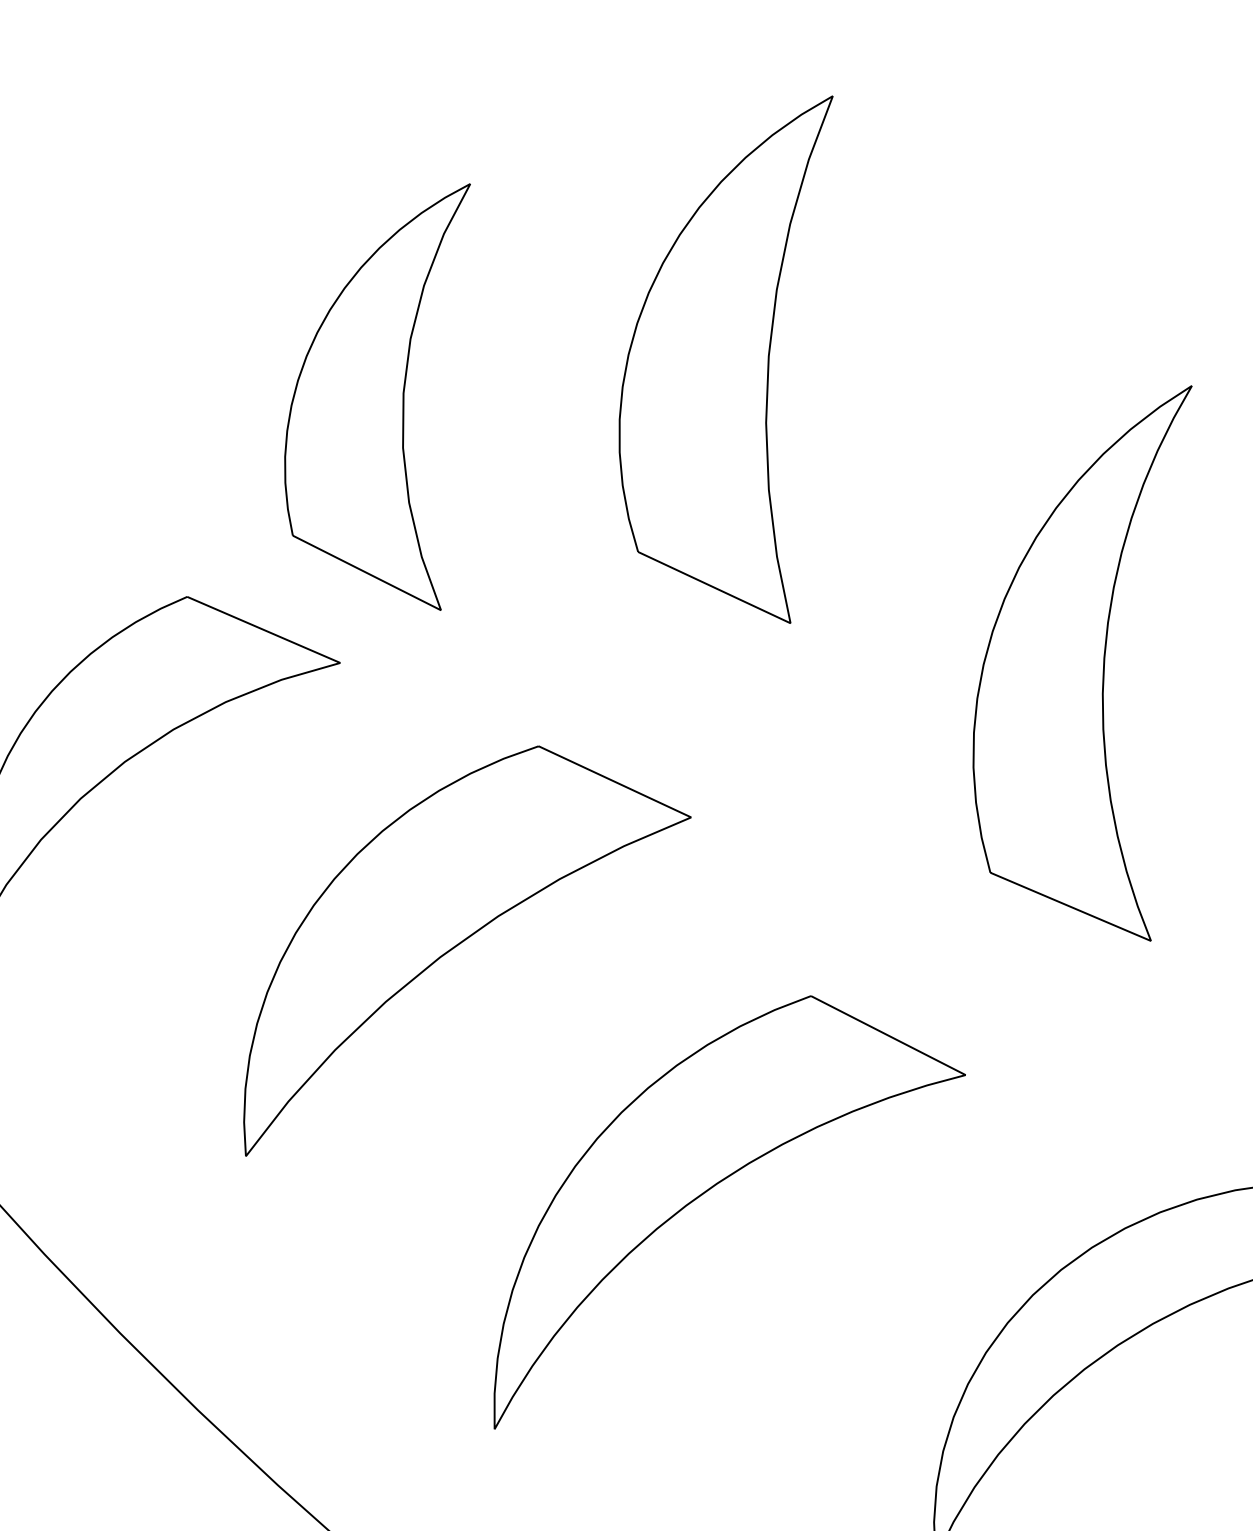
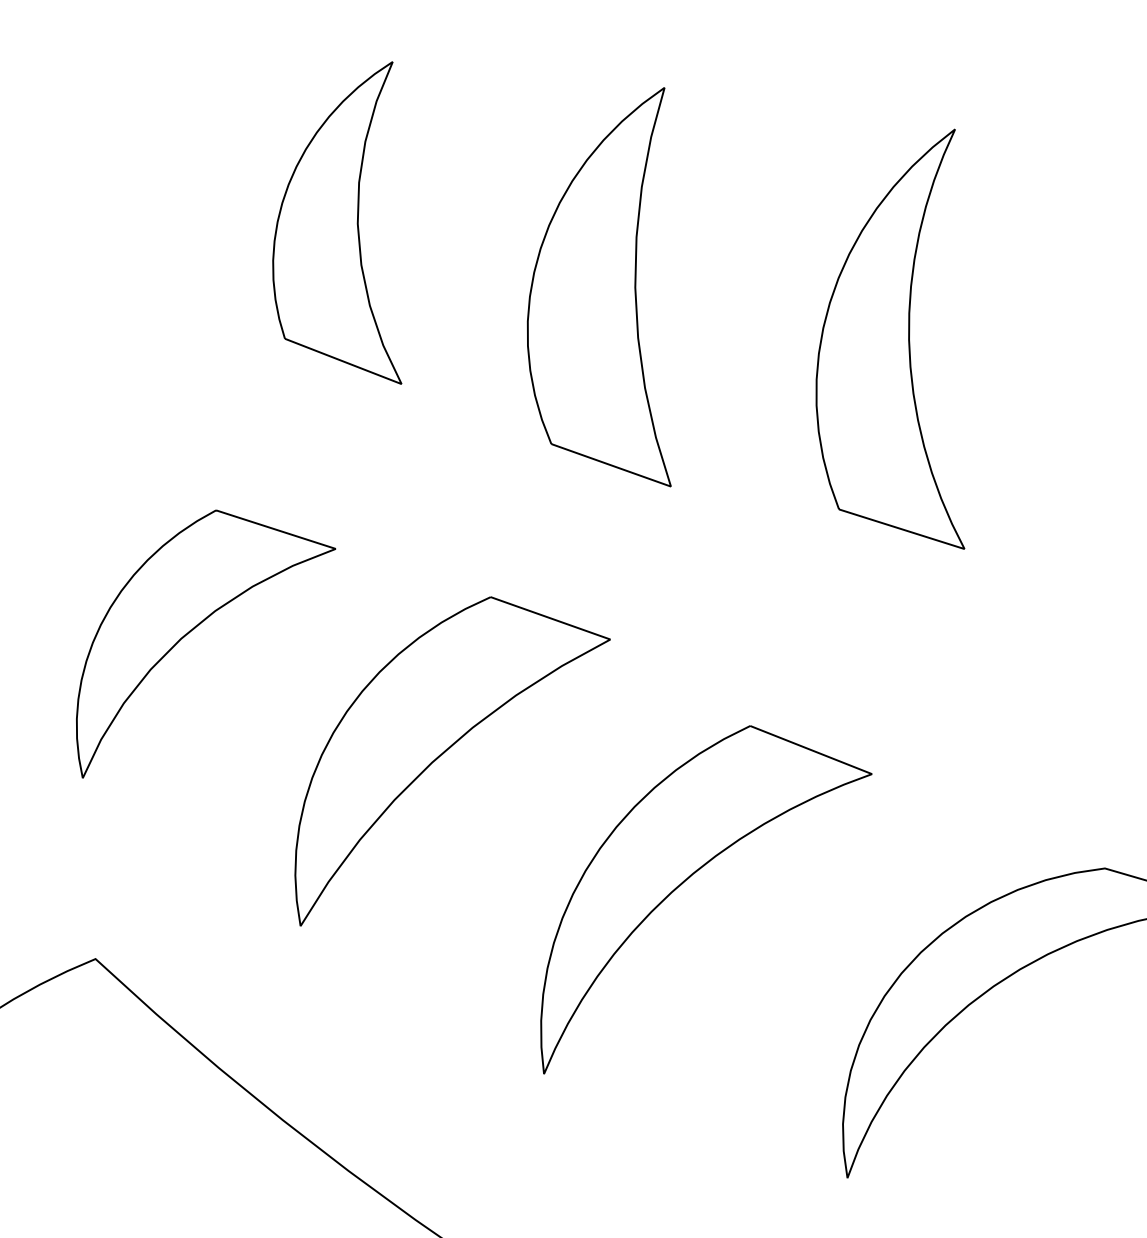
part: (376, 388) -> (337, 222), moved
part: (1080, 653) -> (890, 338), moved
part: (709, 1190) -> (688, 879), moved

